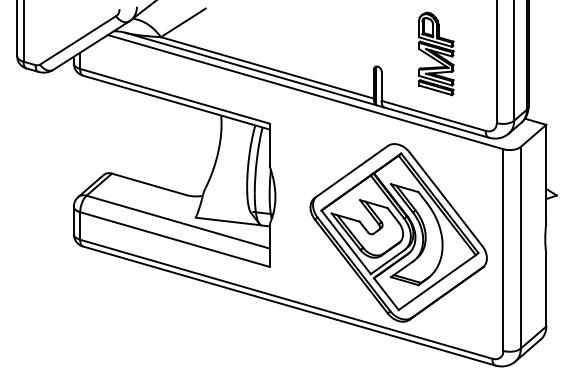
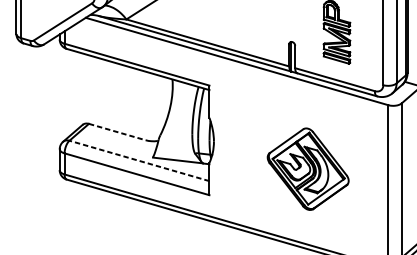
line: (149, 184) -> (117, 132), solid -> dashed
line: (177, 221) -> (139, 160), solid -> dashed
part: (398, 232) -> (308, 168), size x0.6

